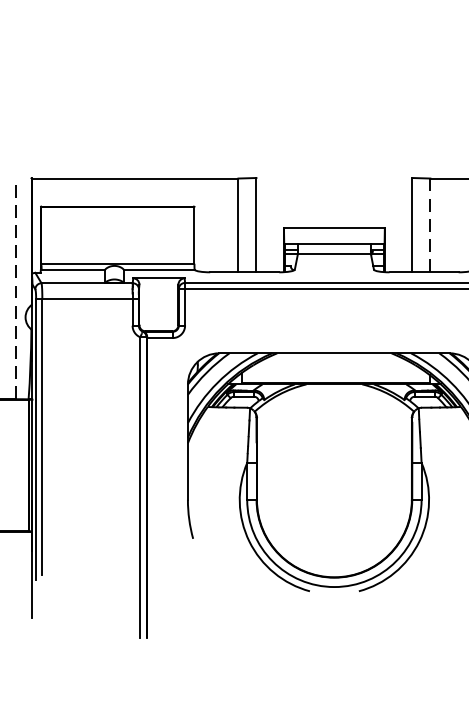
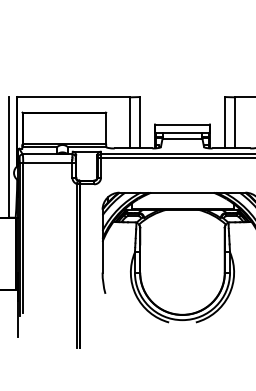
line: (429, 224) -> (234, 122), dashed -> solid
line: (15, 286) -> (8, 156), dashed -> solid

